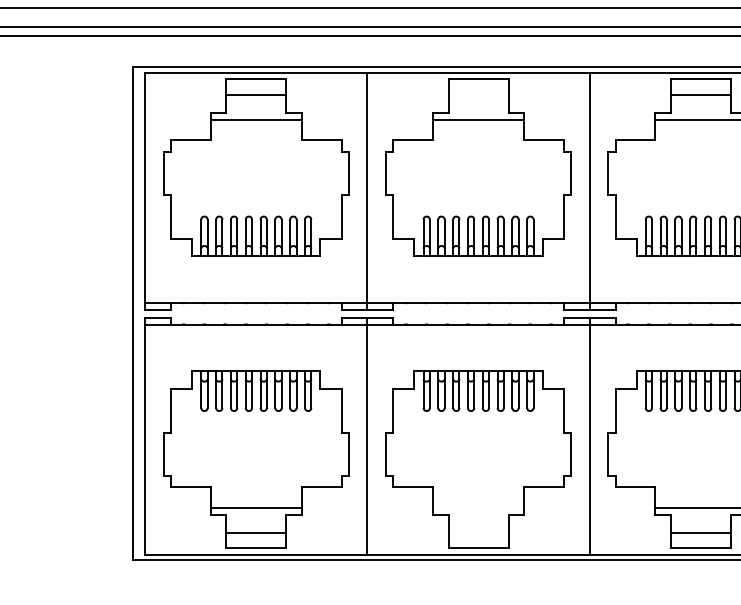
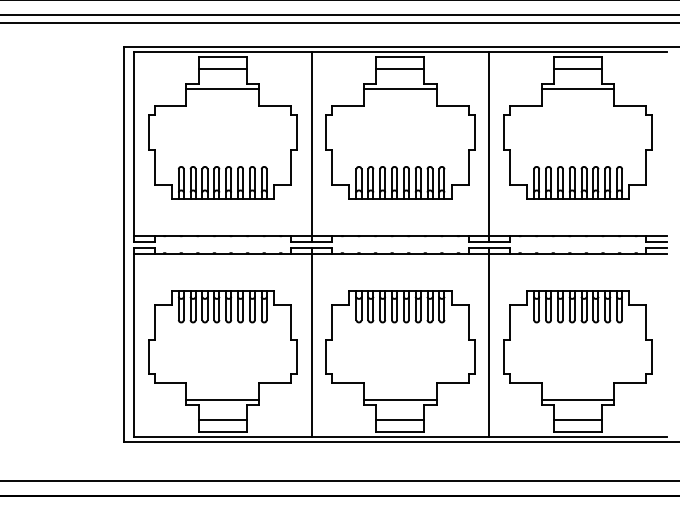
line: (478, 94) -> (400, 69), added
line: (478, 507) -> (400, 399), added
line: (478, 533) -> (400, 420), added

